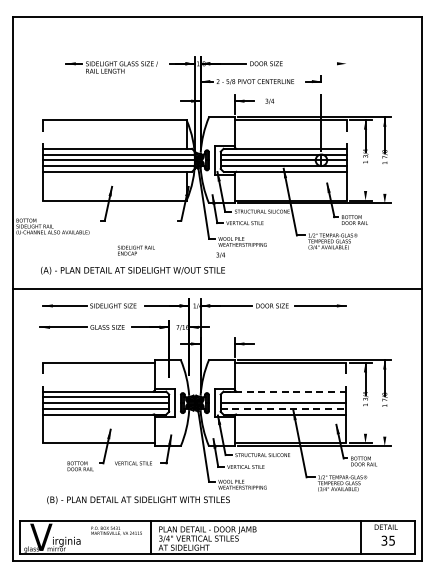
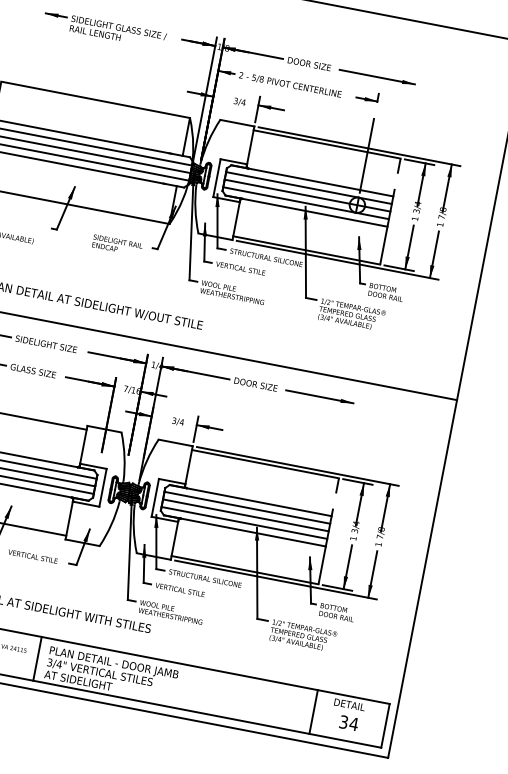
line: (317, 63) -> (376, 76), added
text: (269, 100) -> (239, 100), moved
line: (365, 183) -> (409, 246), added
line: (384, 185) -> (434, 254), added
text: (136, 250) -> (117, 245), moved
text: (220, 254) -> (177, 420), moved
line: (285, 391) -> (251, 500), dashed -> solid
line: (283, 397) -> (247, 507), added
line: (283, 408) -> (244, 522), dashed -> solid
line: (365, 426) -> (347, 566), added
line: (384, 428) -> (372, 574), added
text: (392, 540) -> (354, 723), 35 -> 34

